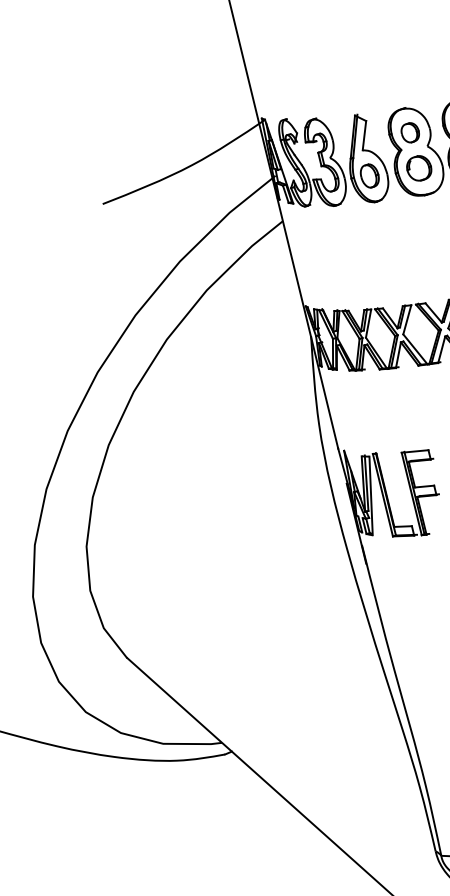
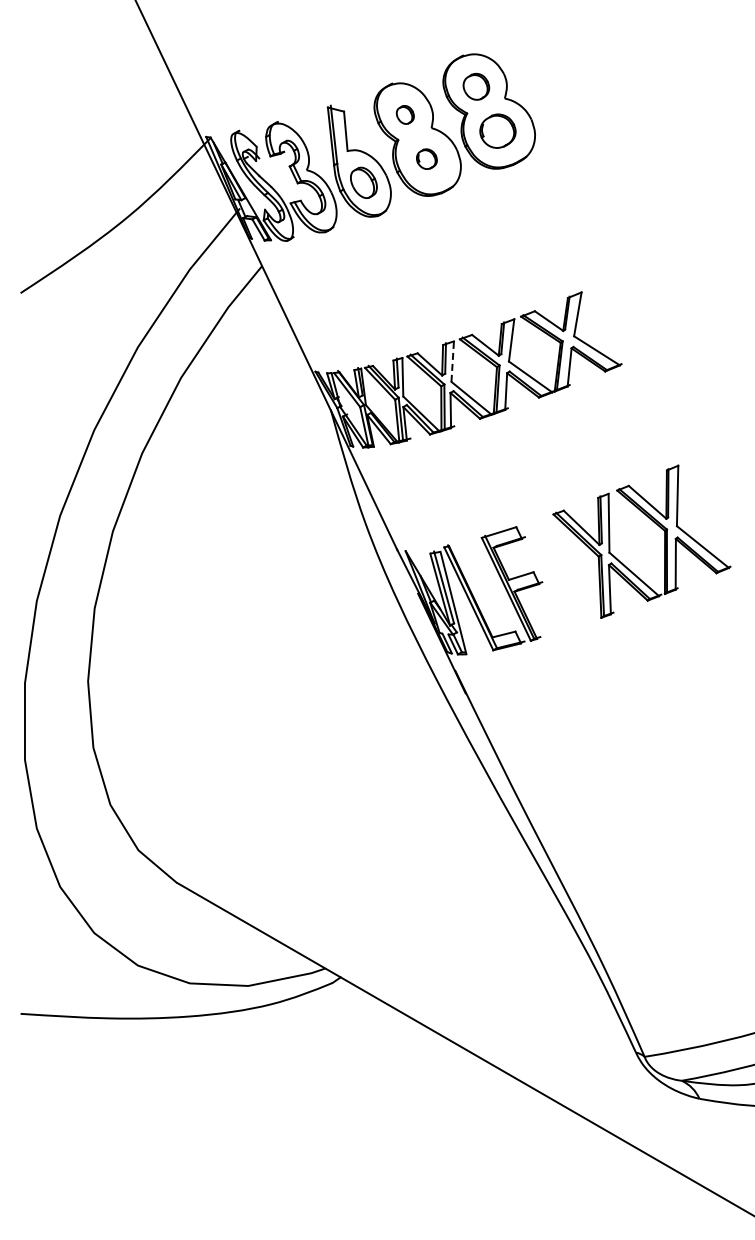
part: (410, 132) -> (405, 114), size x0.7
part: (419, 167) -> (426, 158), size x0.6
line: (407, 319) -> (452, 361), solid -> dashed

